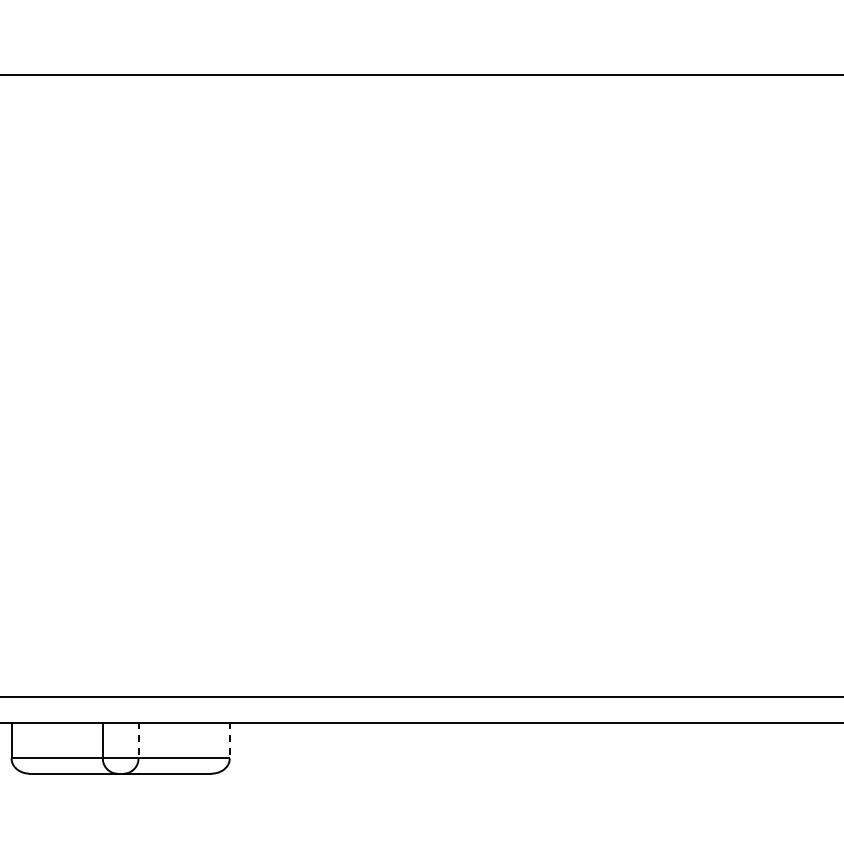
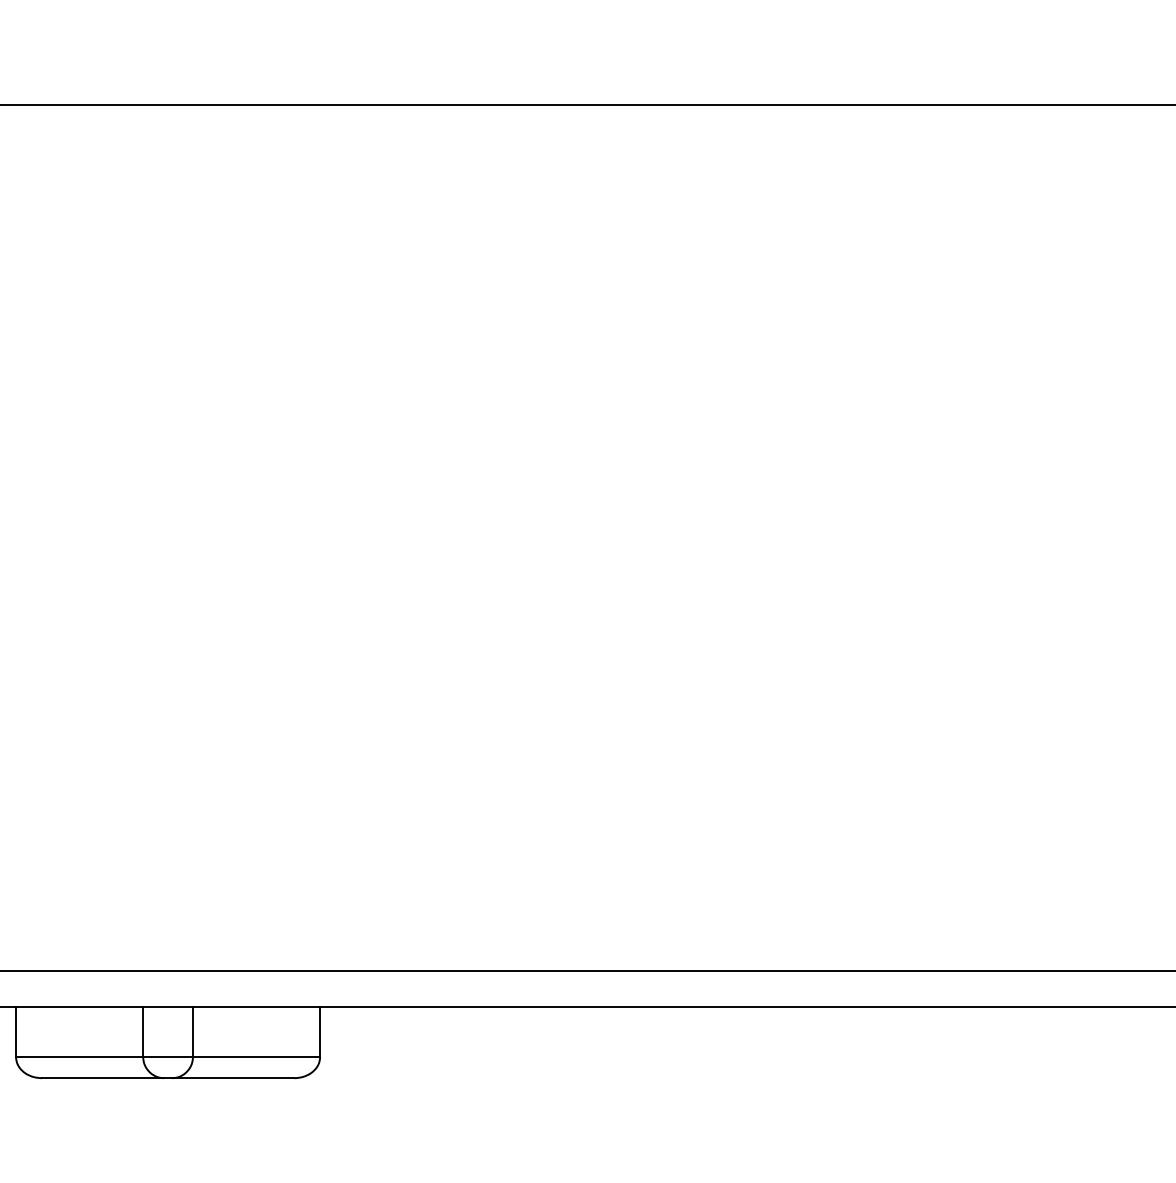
line: (138, 740) -> (193, 1031), dashed -> solid
line: (230, 740) -> (320, 1031), dashed -> solid

